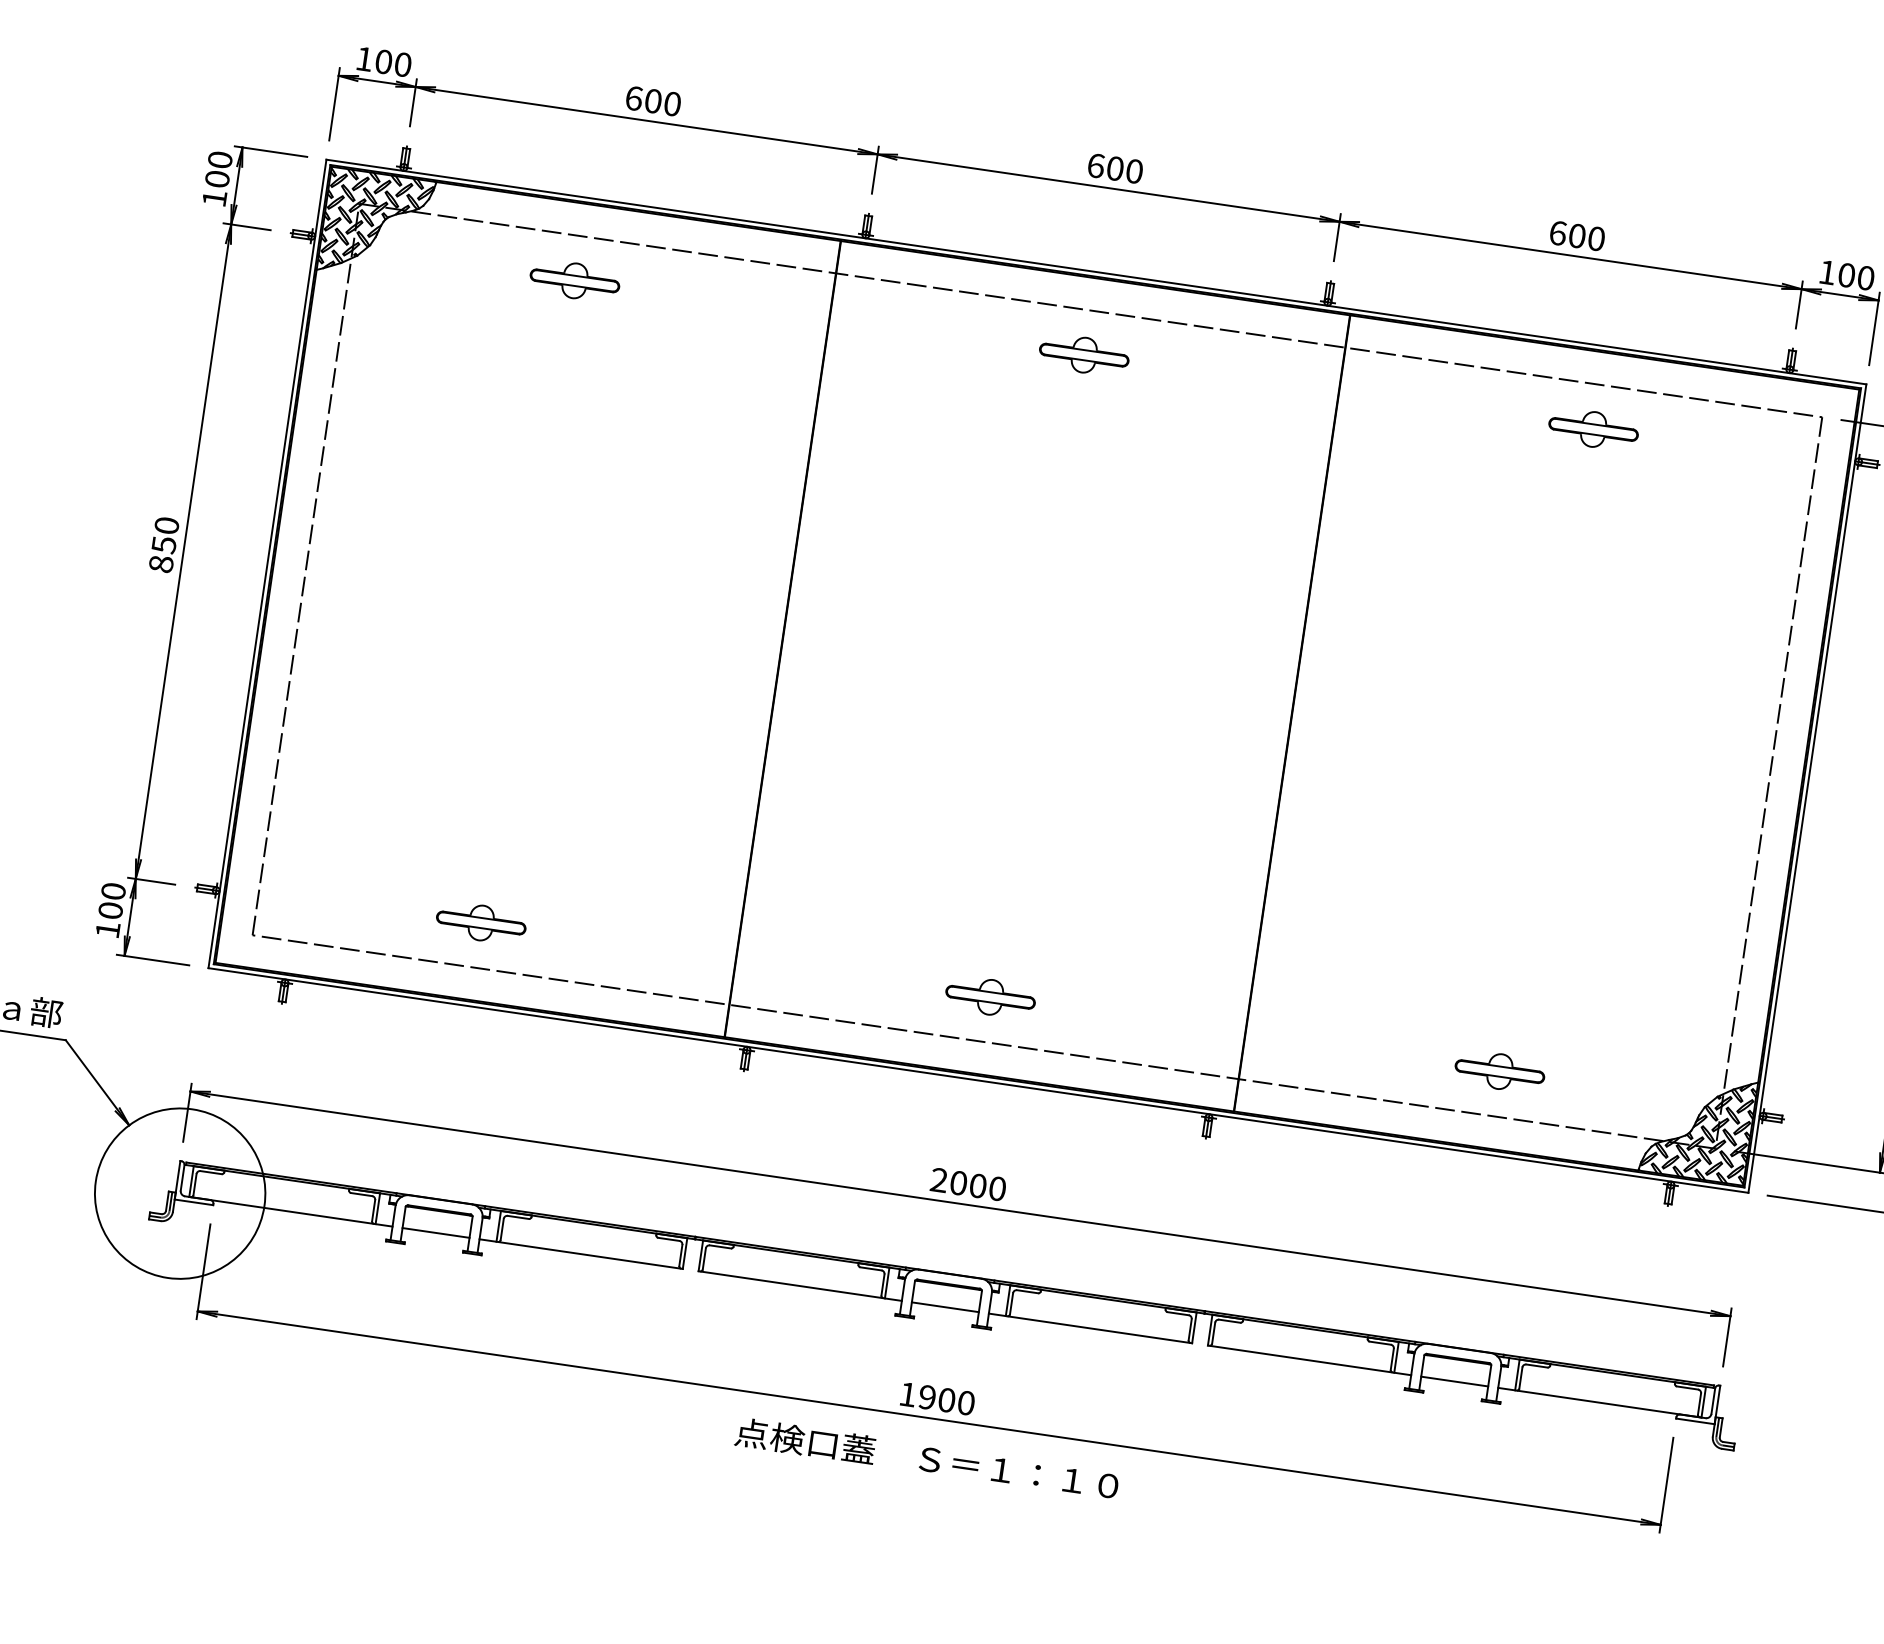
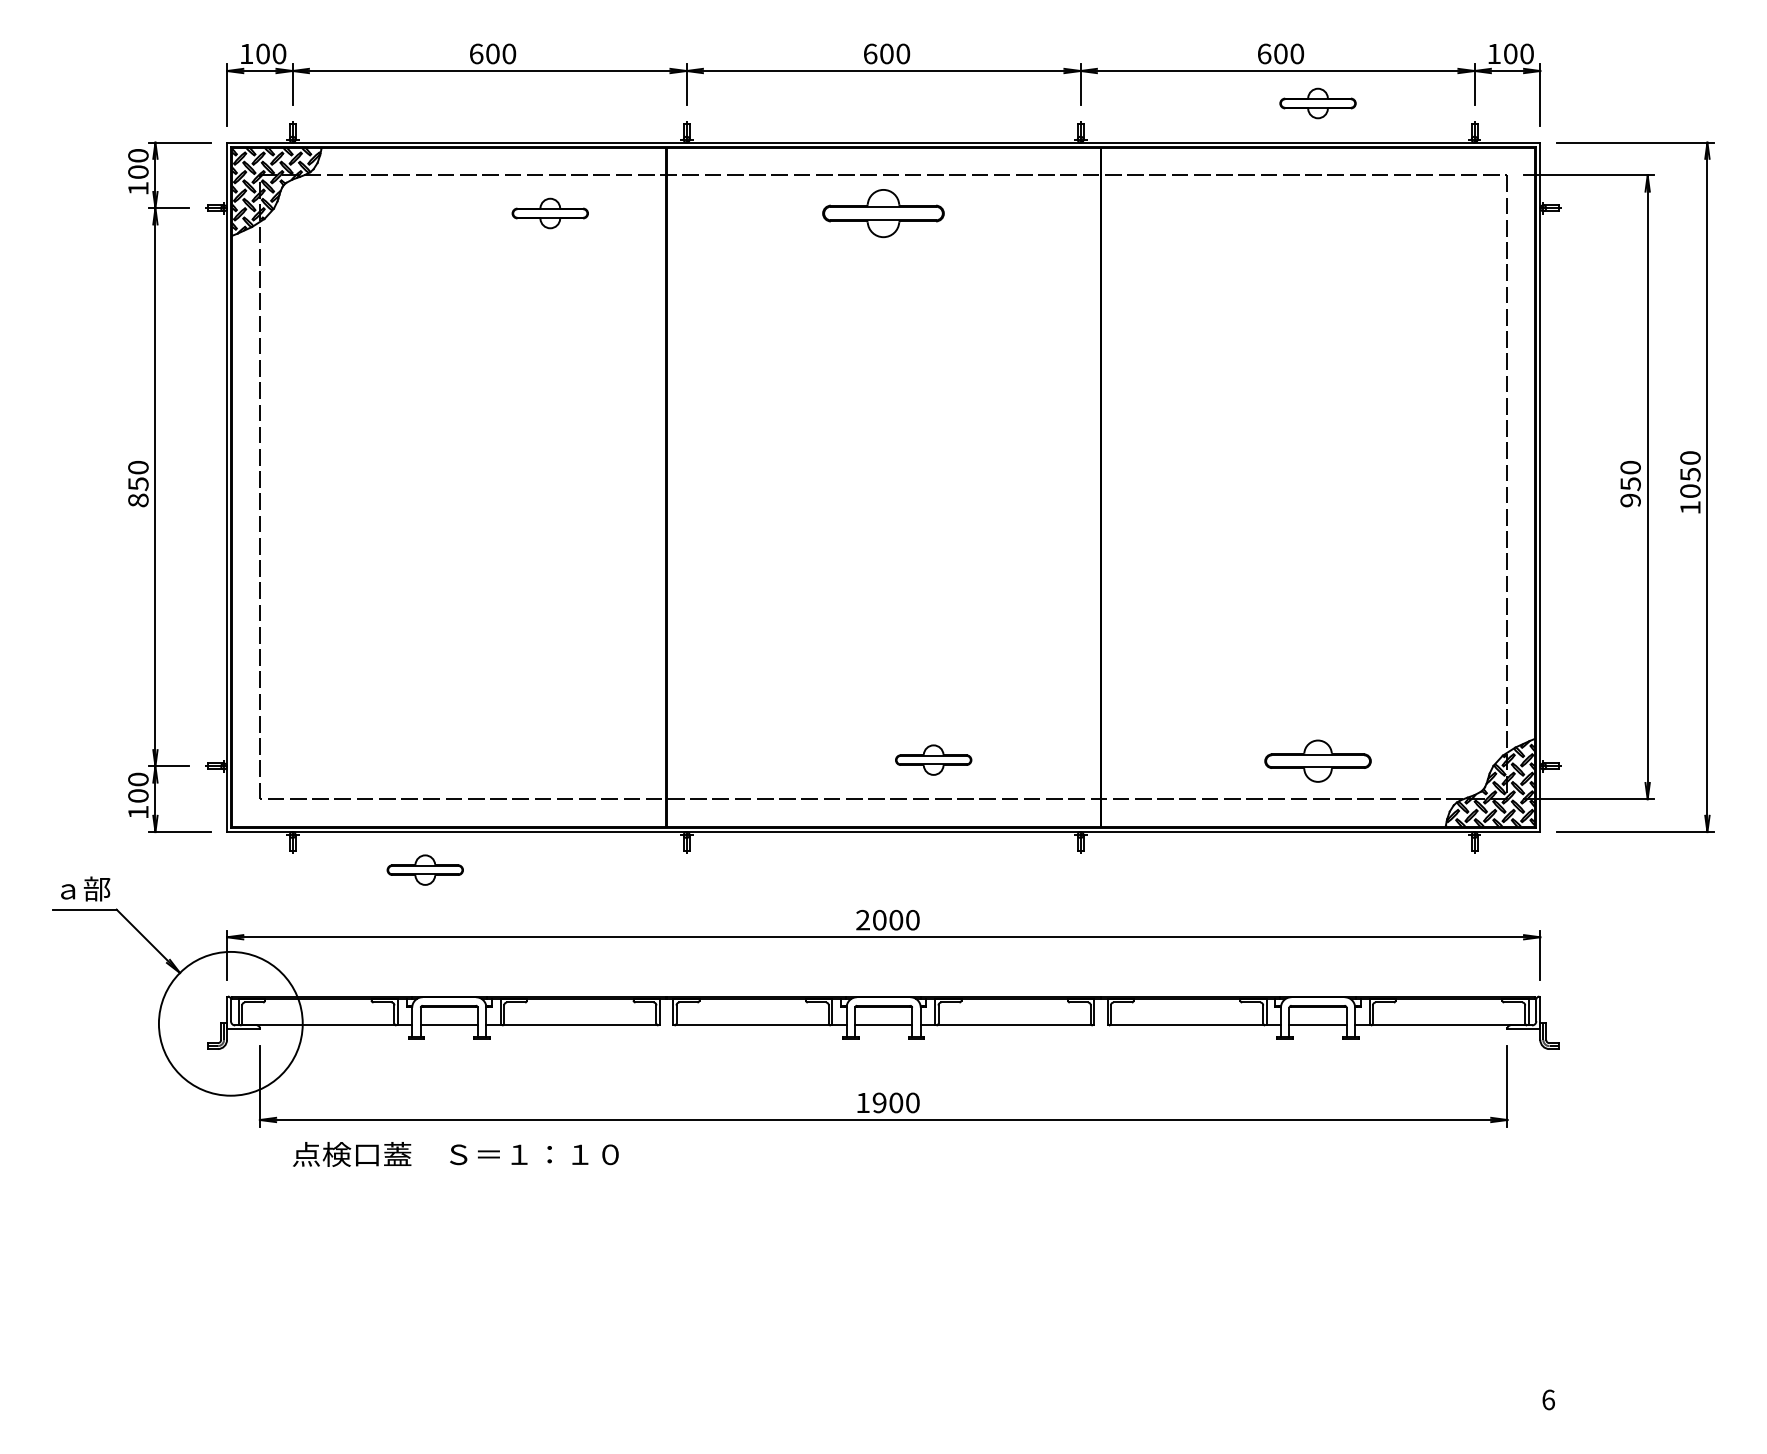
part: (573, 280) -> (549, 213), moved
part: (1084, 355) -> (883, 213), size x1.6
part: (1592, 429) -> (1317, 103), moved
part: (480, 922) -> (424, 869), moved
part: (990, 996) -> (933, 759), moved
part: (1499, 1070) -> (1317, 760), size x1.4
text: (926, 1459) -> (455, 1154), moved

